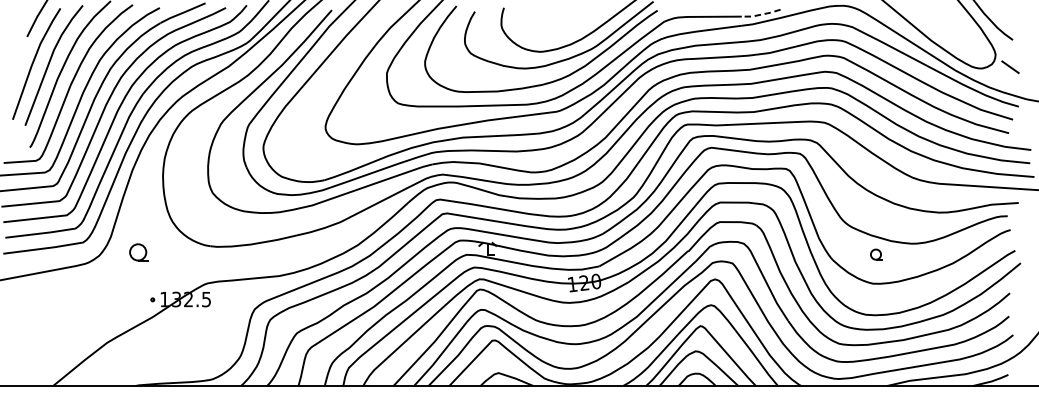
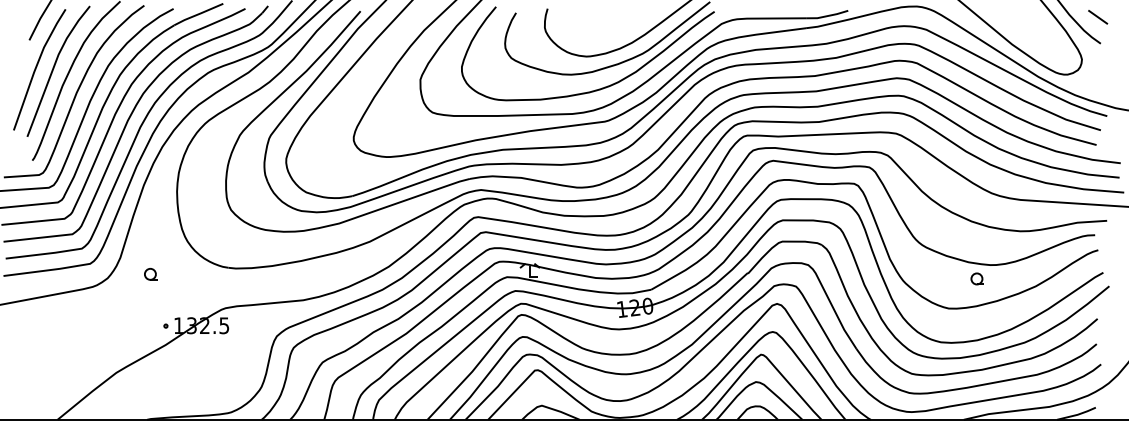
line: (760, 14) -> (826, 16), dashed -> solid
line: (1010, 67) -> (1098, 17), moved
part: (138, 251) -> (150, 273), size x0.62
part: (875, 254) -> (976, 278), moved

